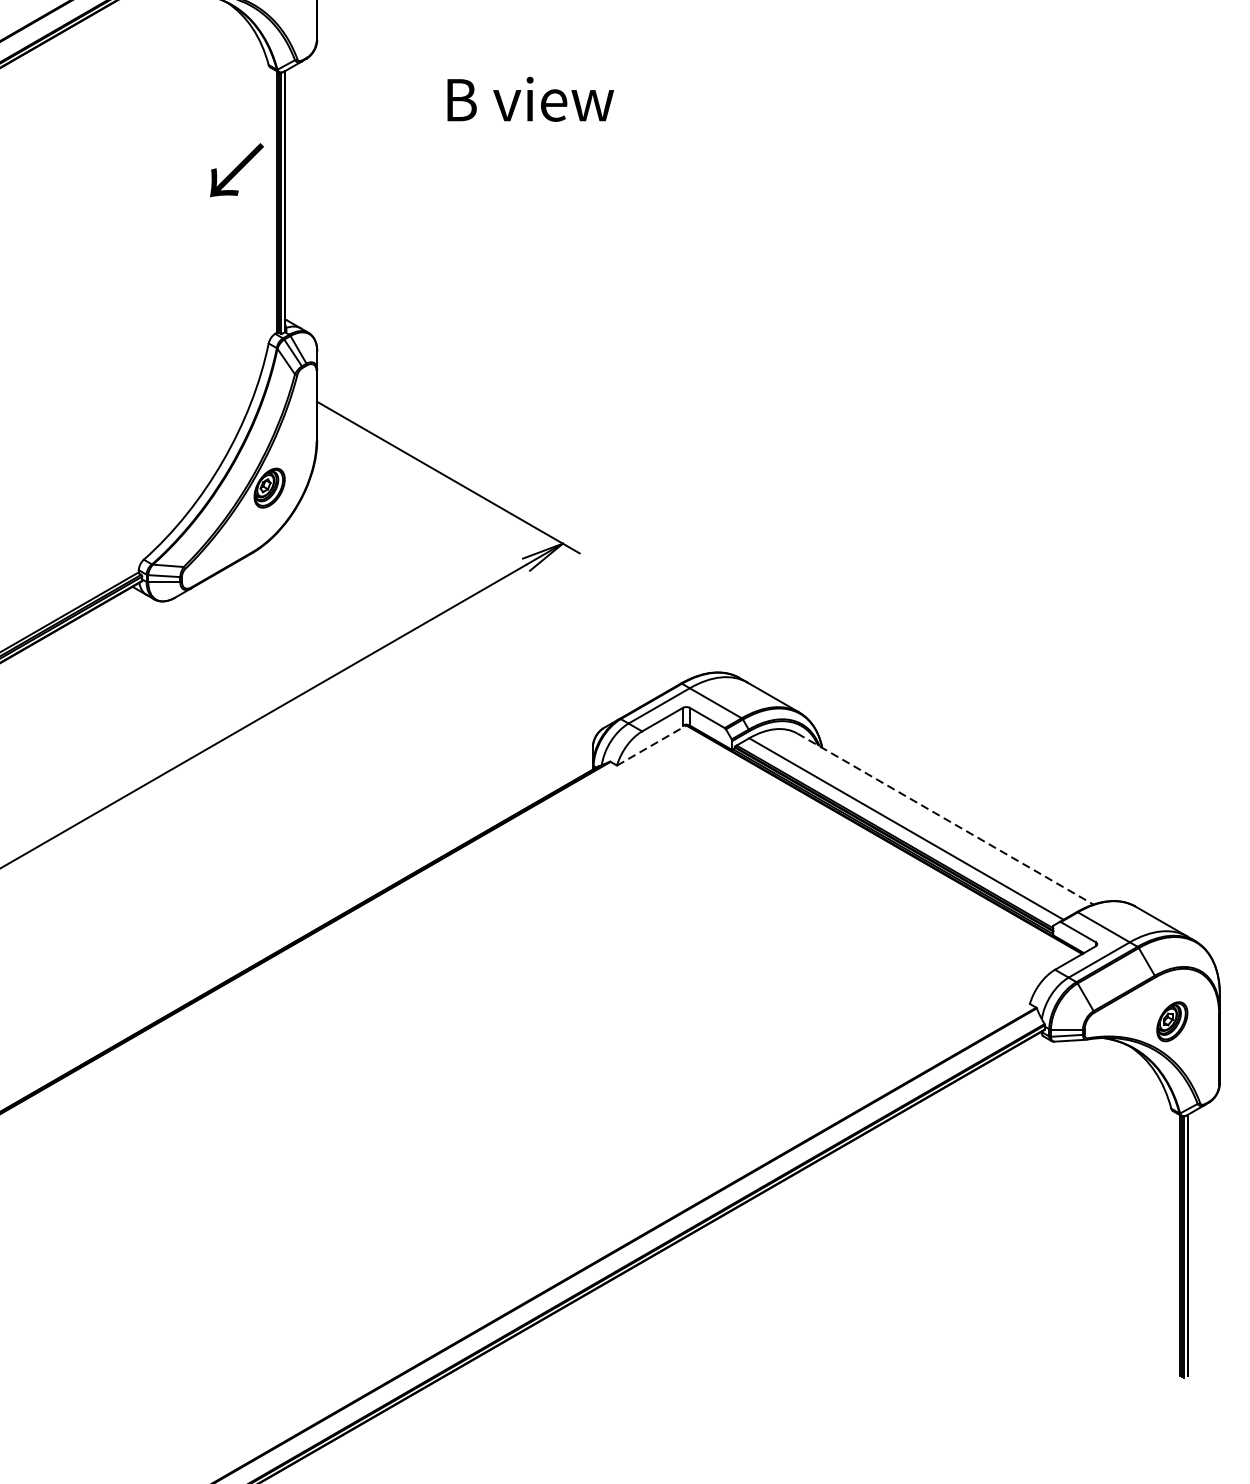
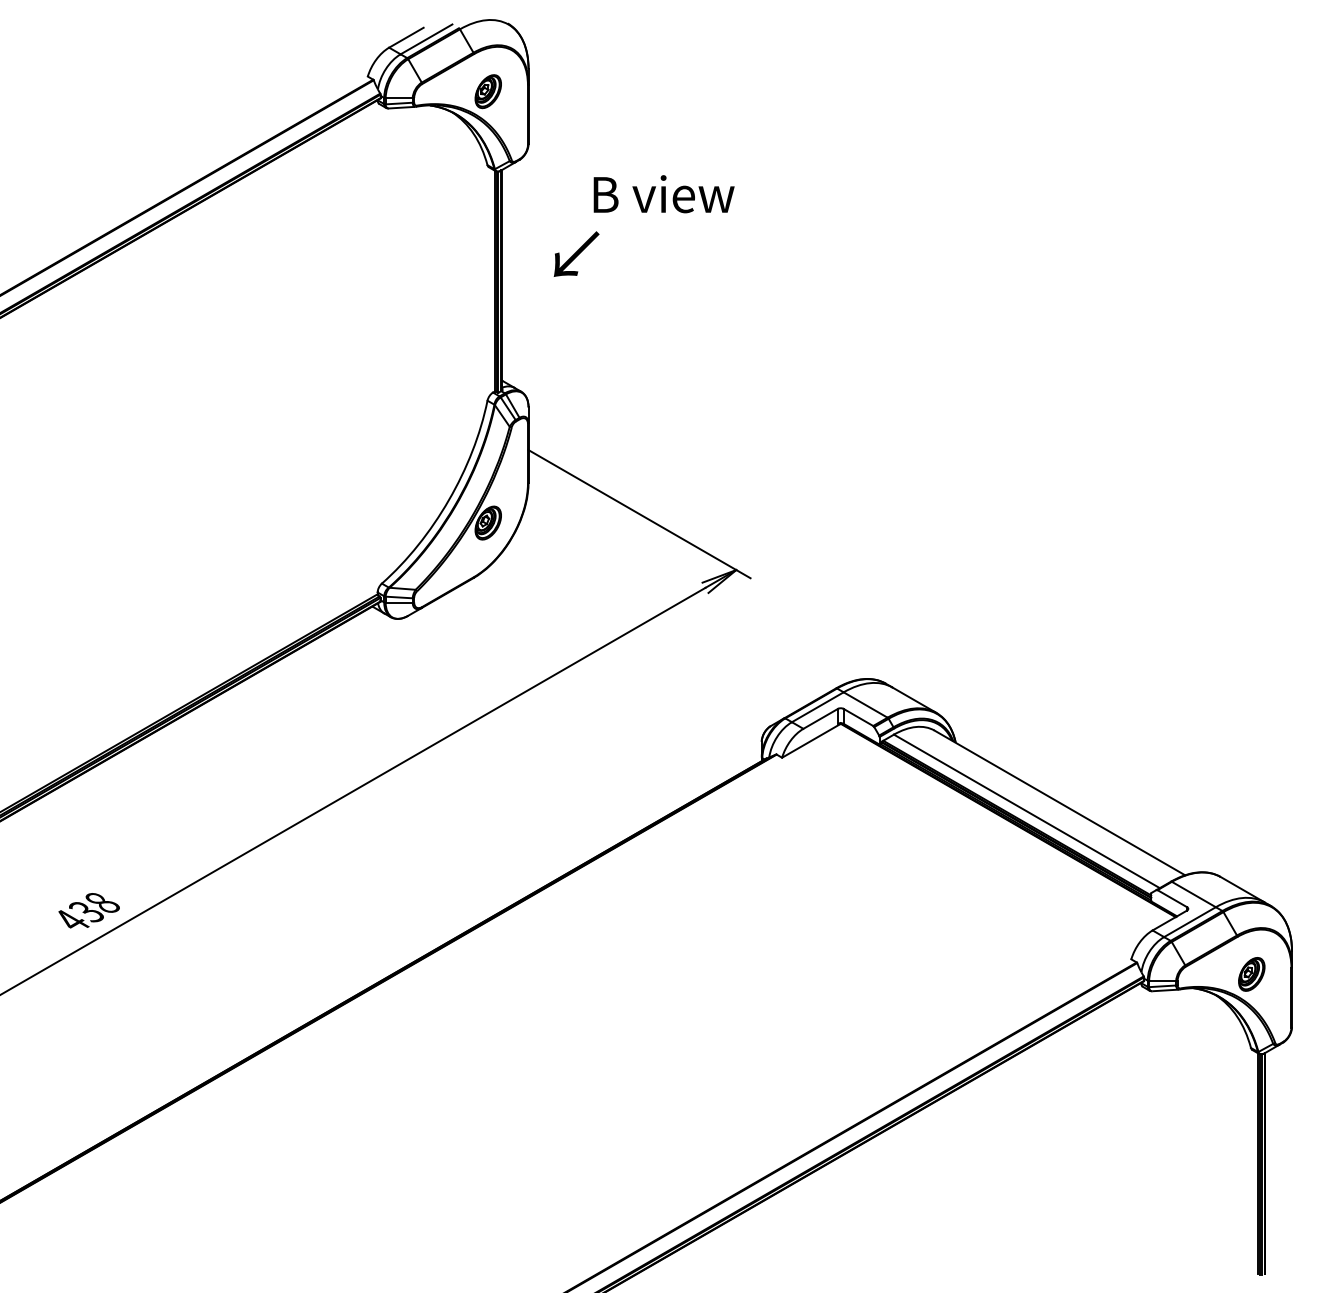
text: (529, 99) -> (663, 194), moved
text: (236, 169) -> (576, 253), moved
line: (651, 745) -> (811, 740), dashed -> solid
line: (944, 818) -> (1059, 802), dashed -> solid

